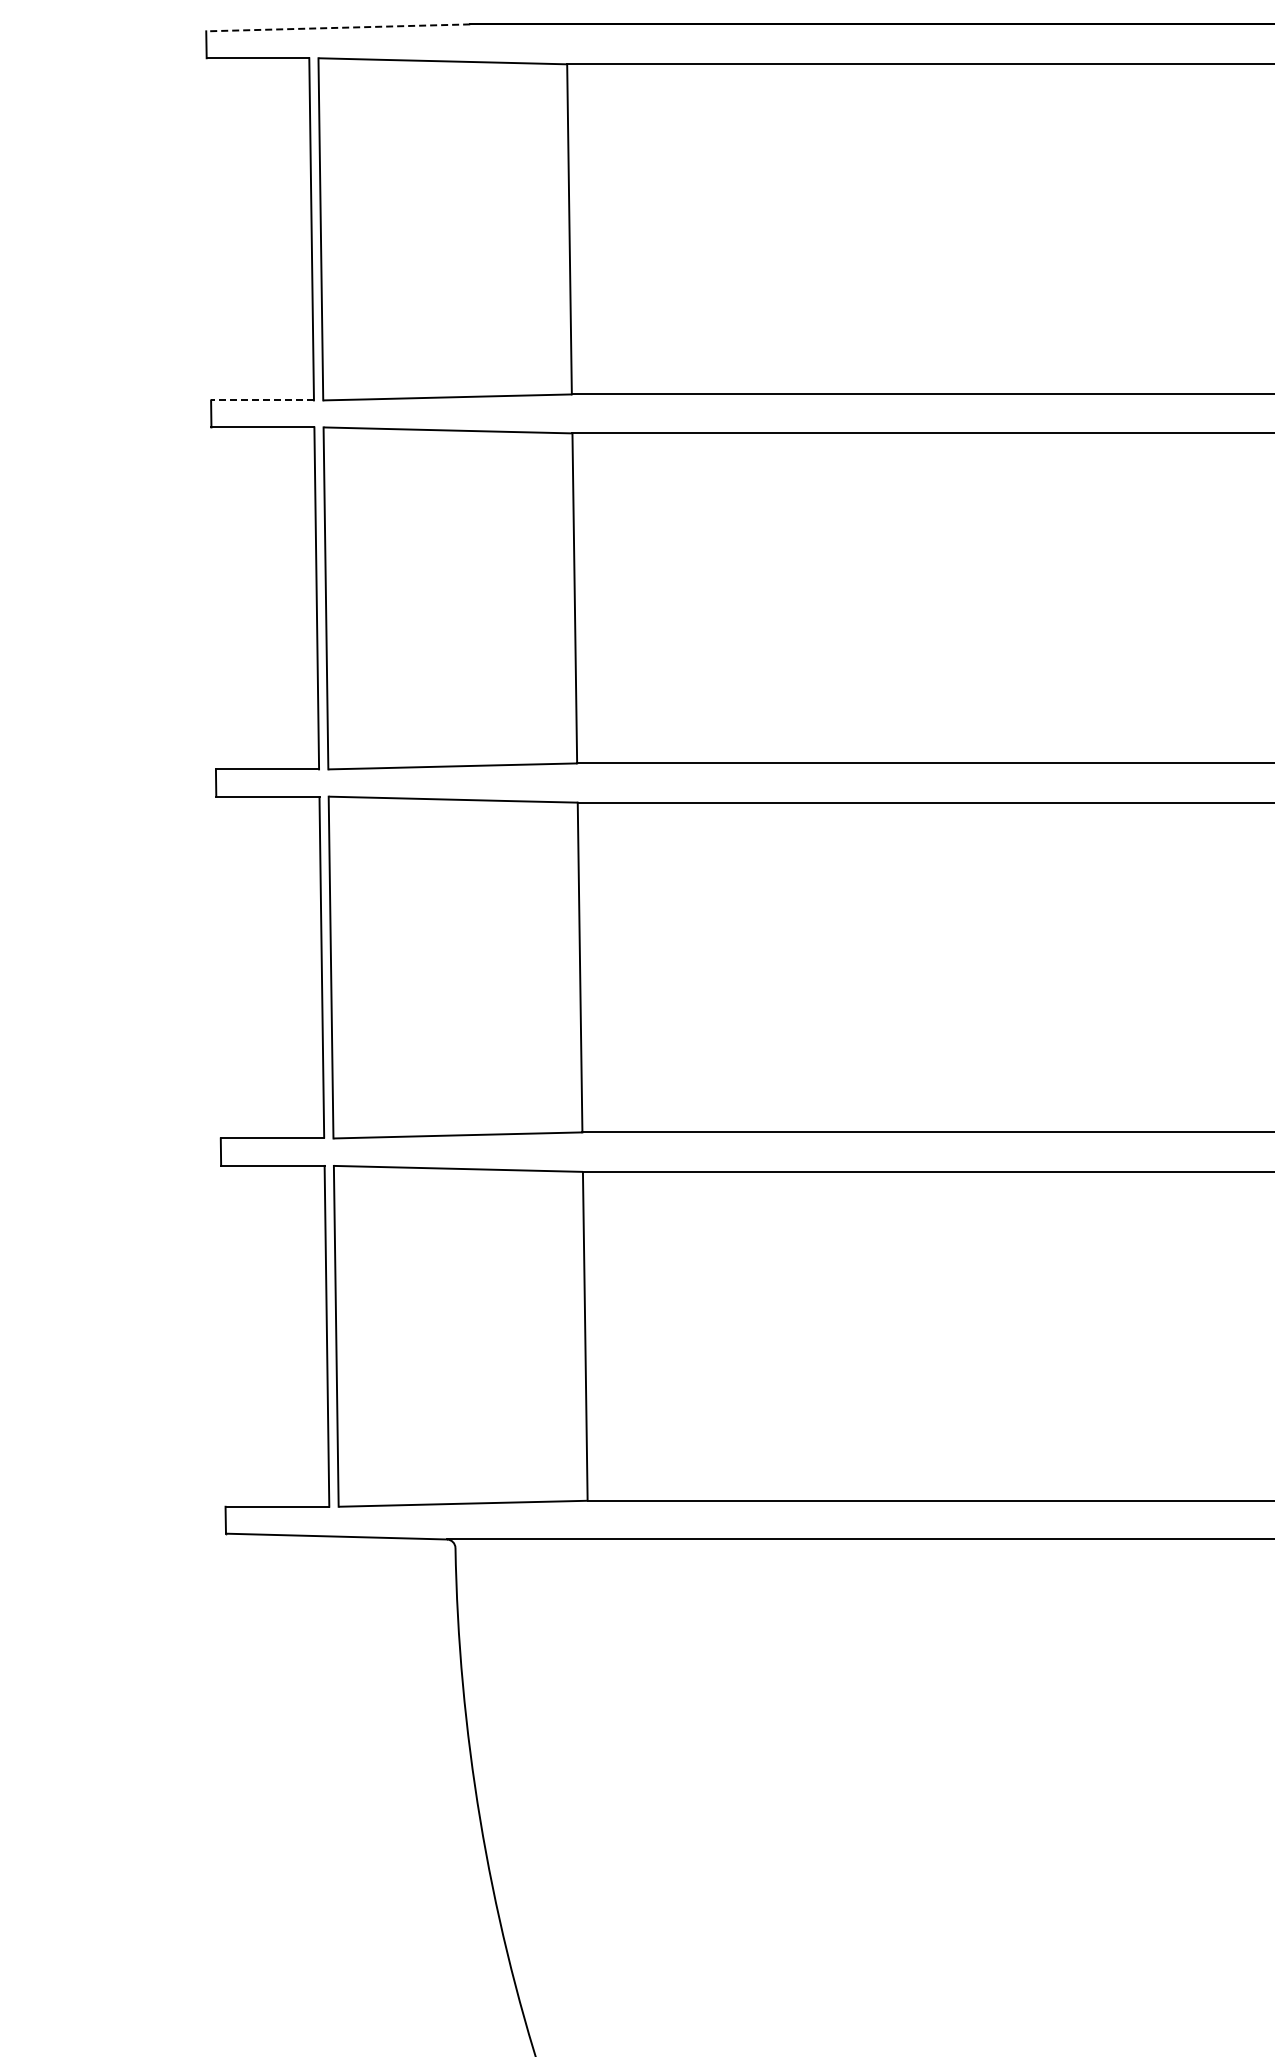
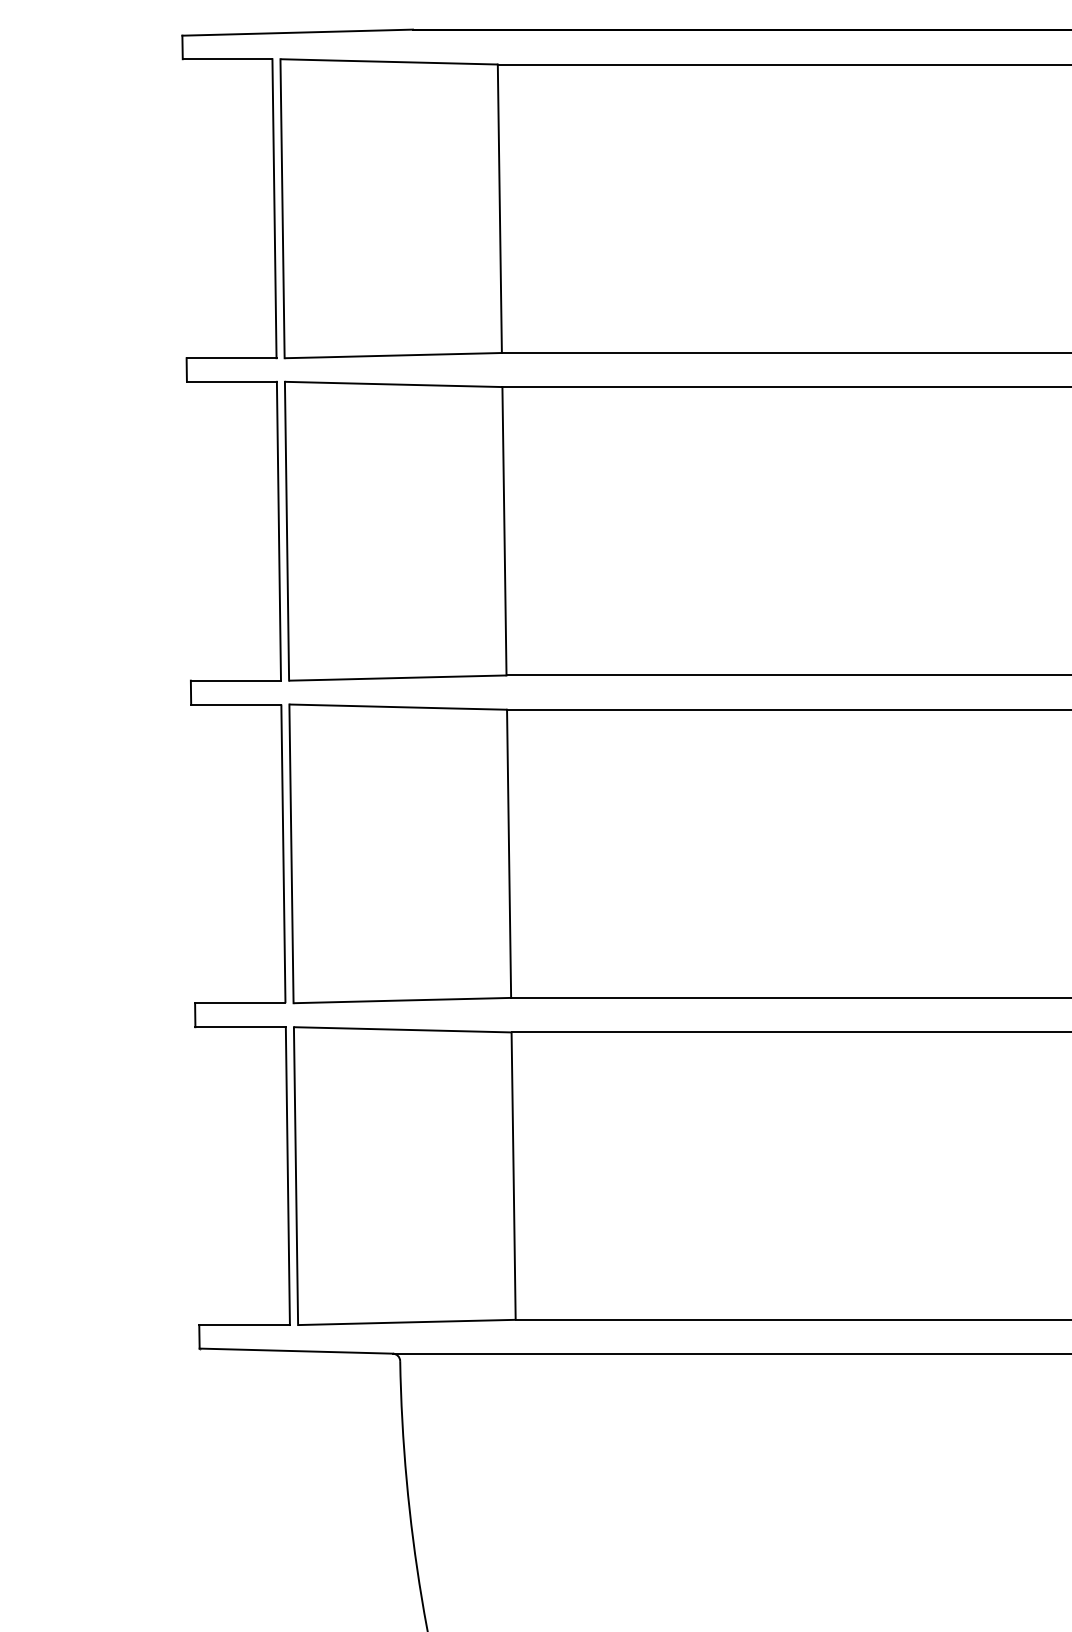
line: (338, 27) -> (297, 32), dashed -> solid
line: (262, 400) -> (231, 358), dashed -> solid

